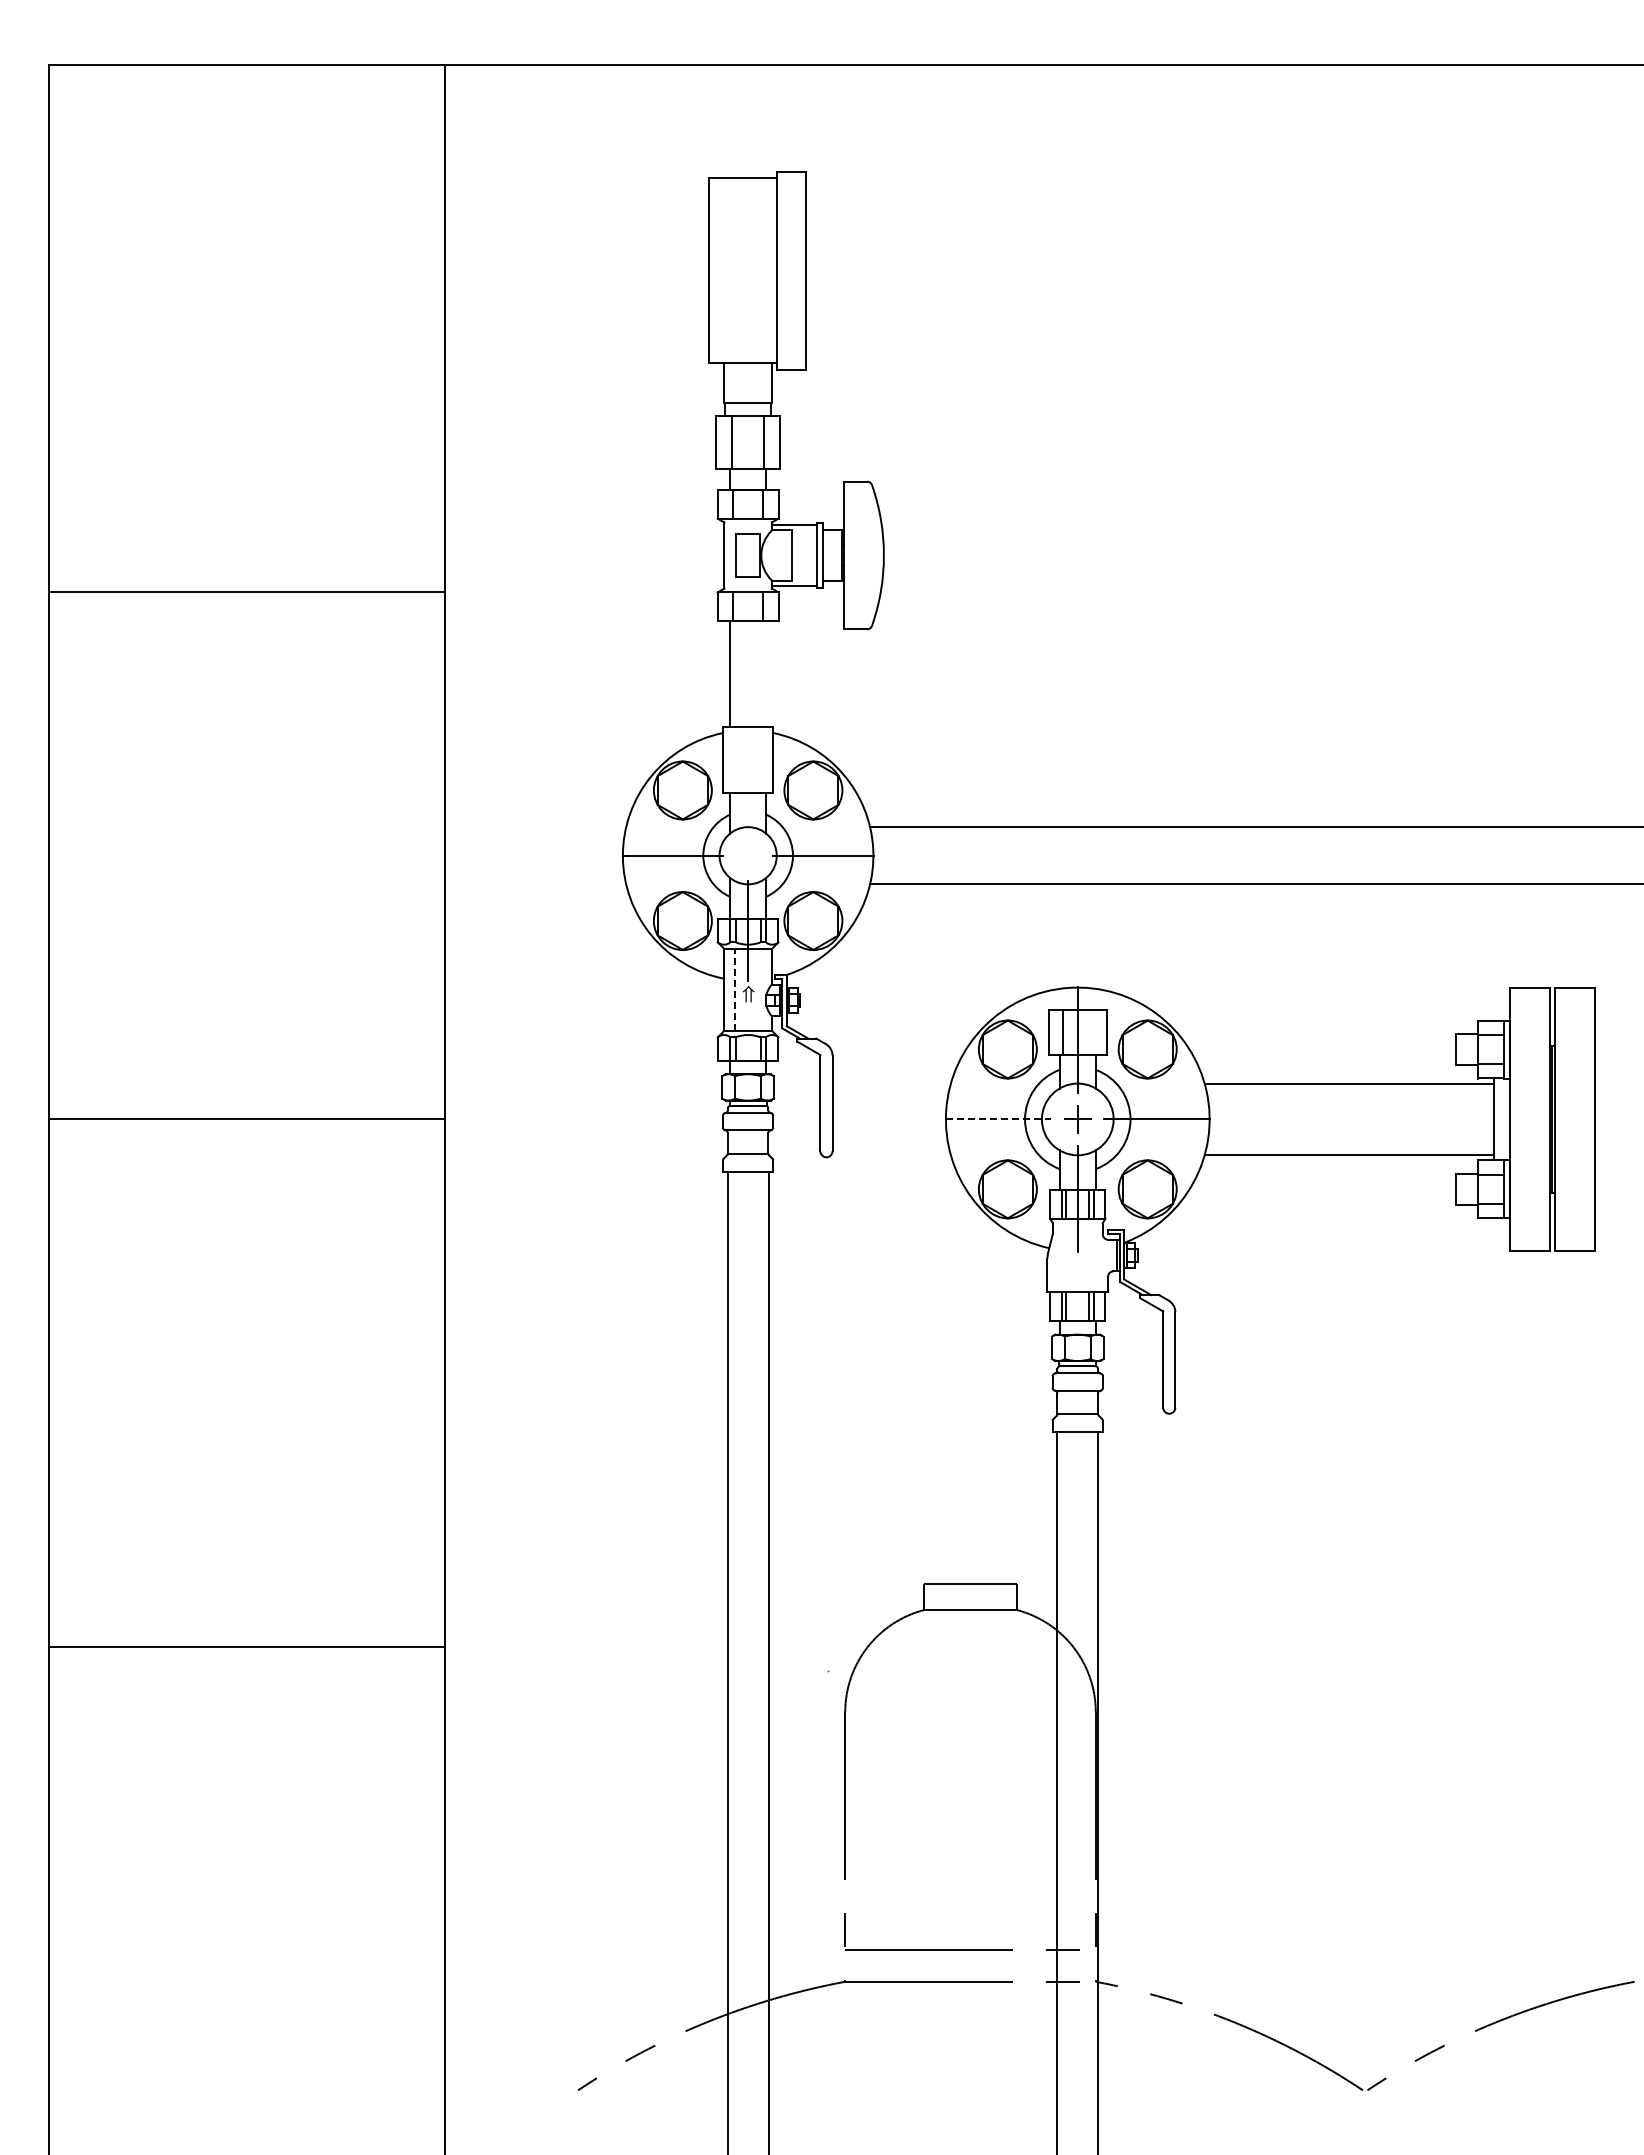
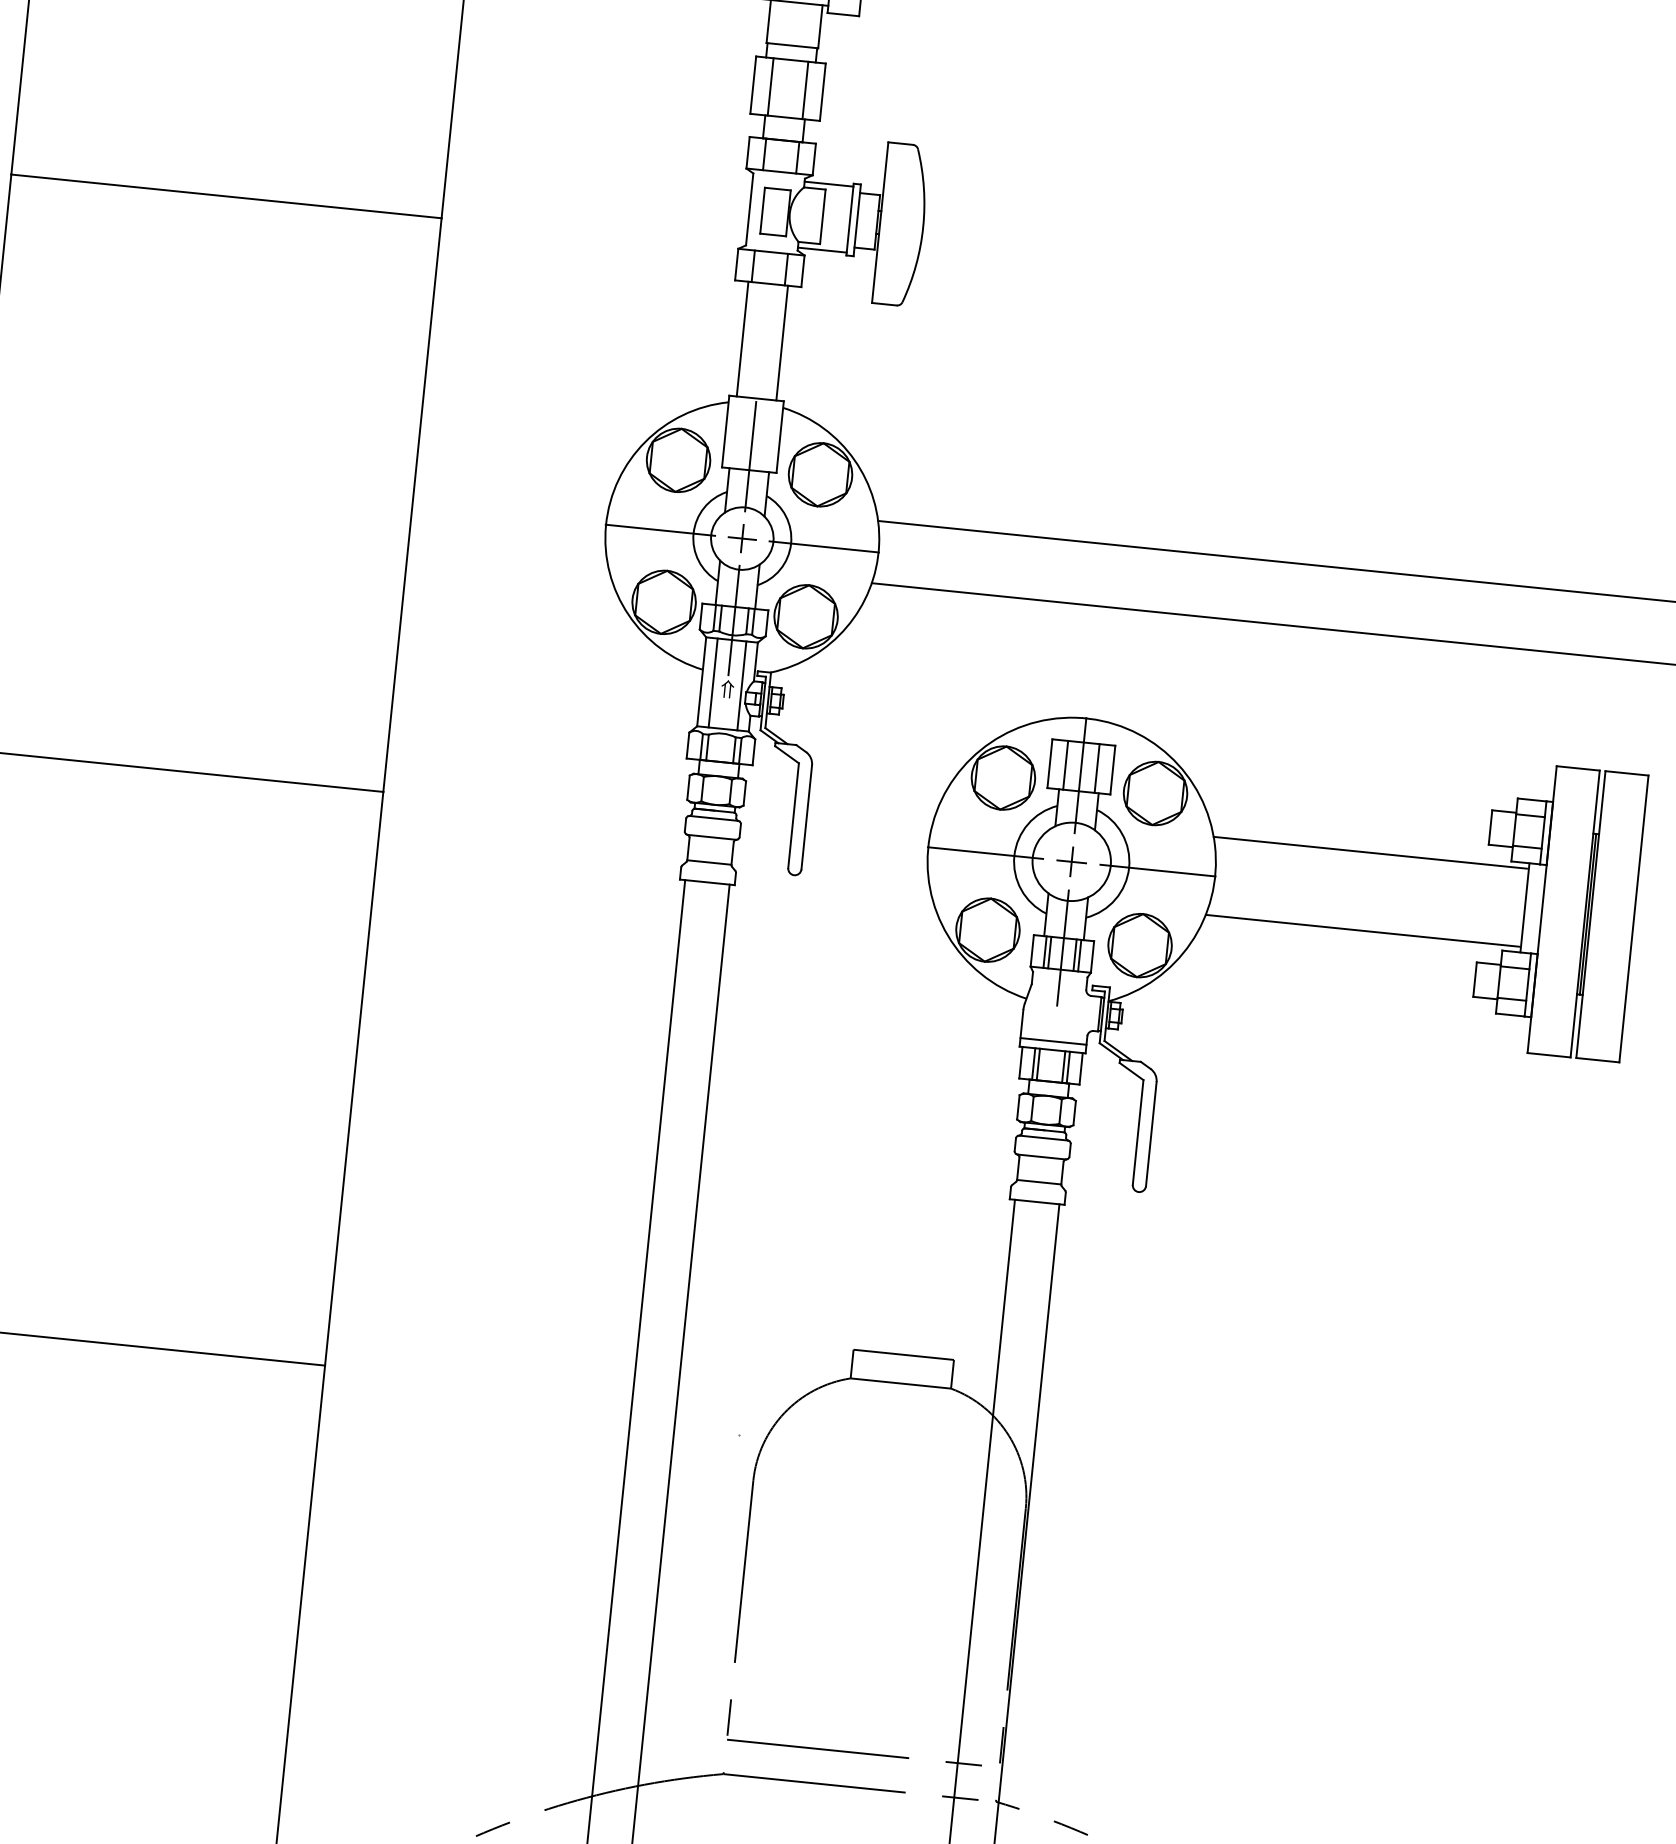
line: (766, 673) -> (782, 342), added
line: (748, 780) -> (751, 456), added
part: (748, 855) -> (742, 538), added
line: (734, 989) -> (712, 682), dashed -> solid
line: (761, 989) -> (742, 685), added
line: (1092, 1031) -> (1097, 767), added
line: (998, 1119) -> (985, 853), dashed -> solid
line: (1077, 1284) -> (1053, 1041), added

